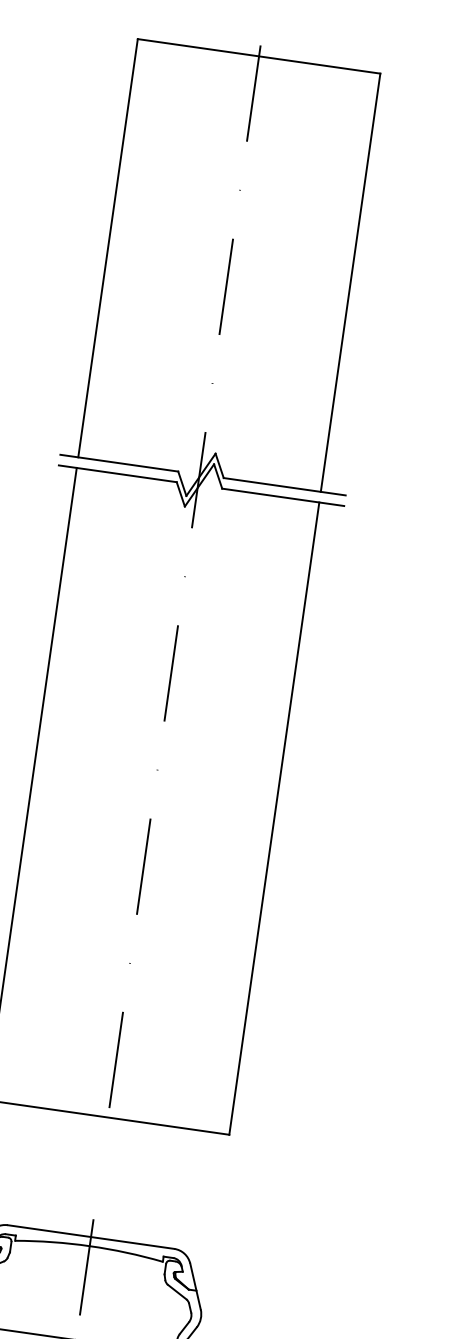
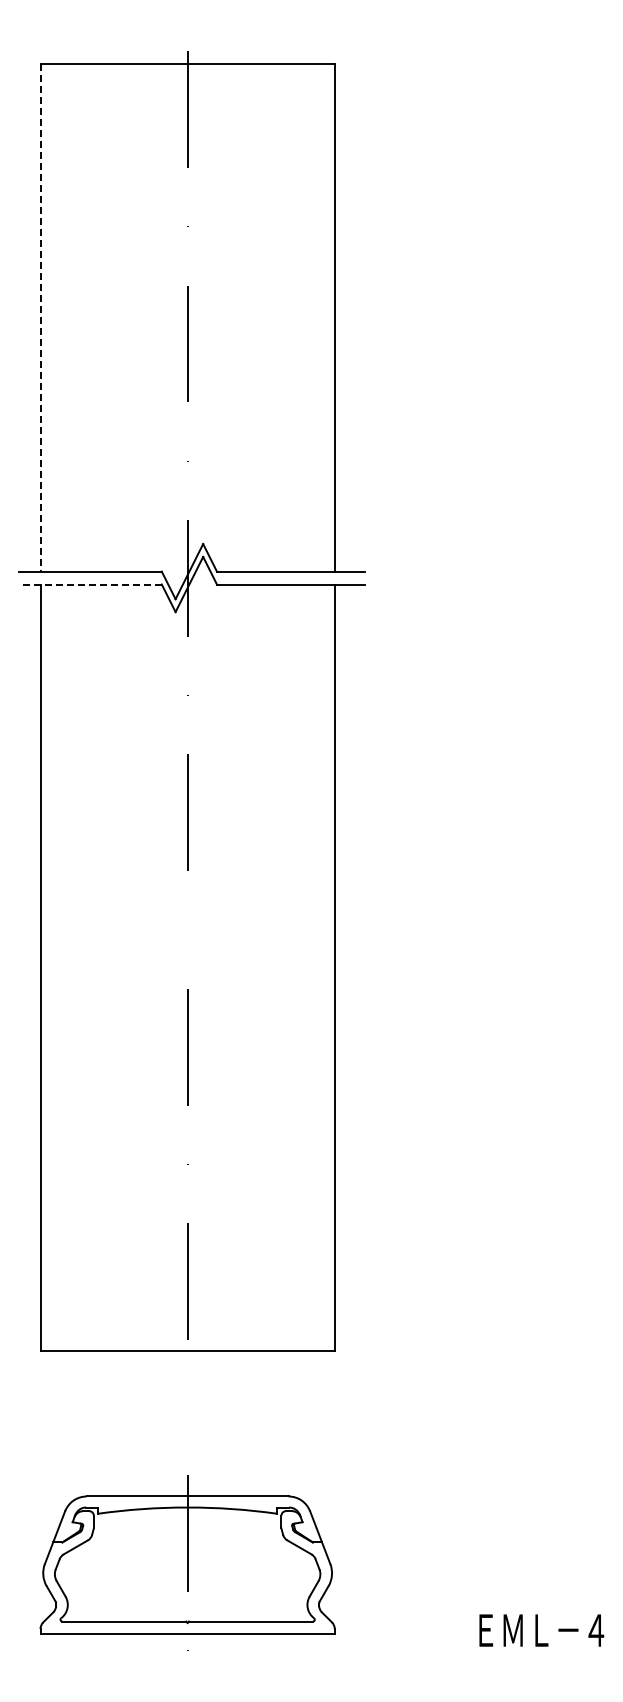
line: (108, 247) -> (40, 317), solid -> dashed
line: (117, 473) -> (89, 584), solid -> dashed

